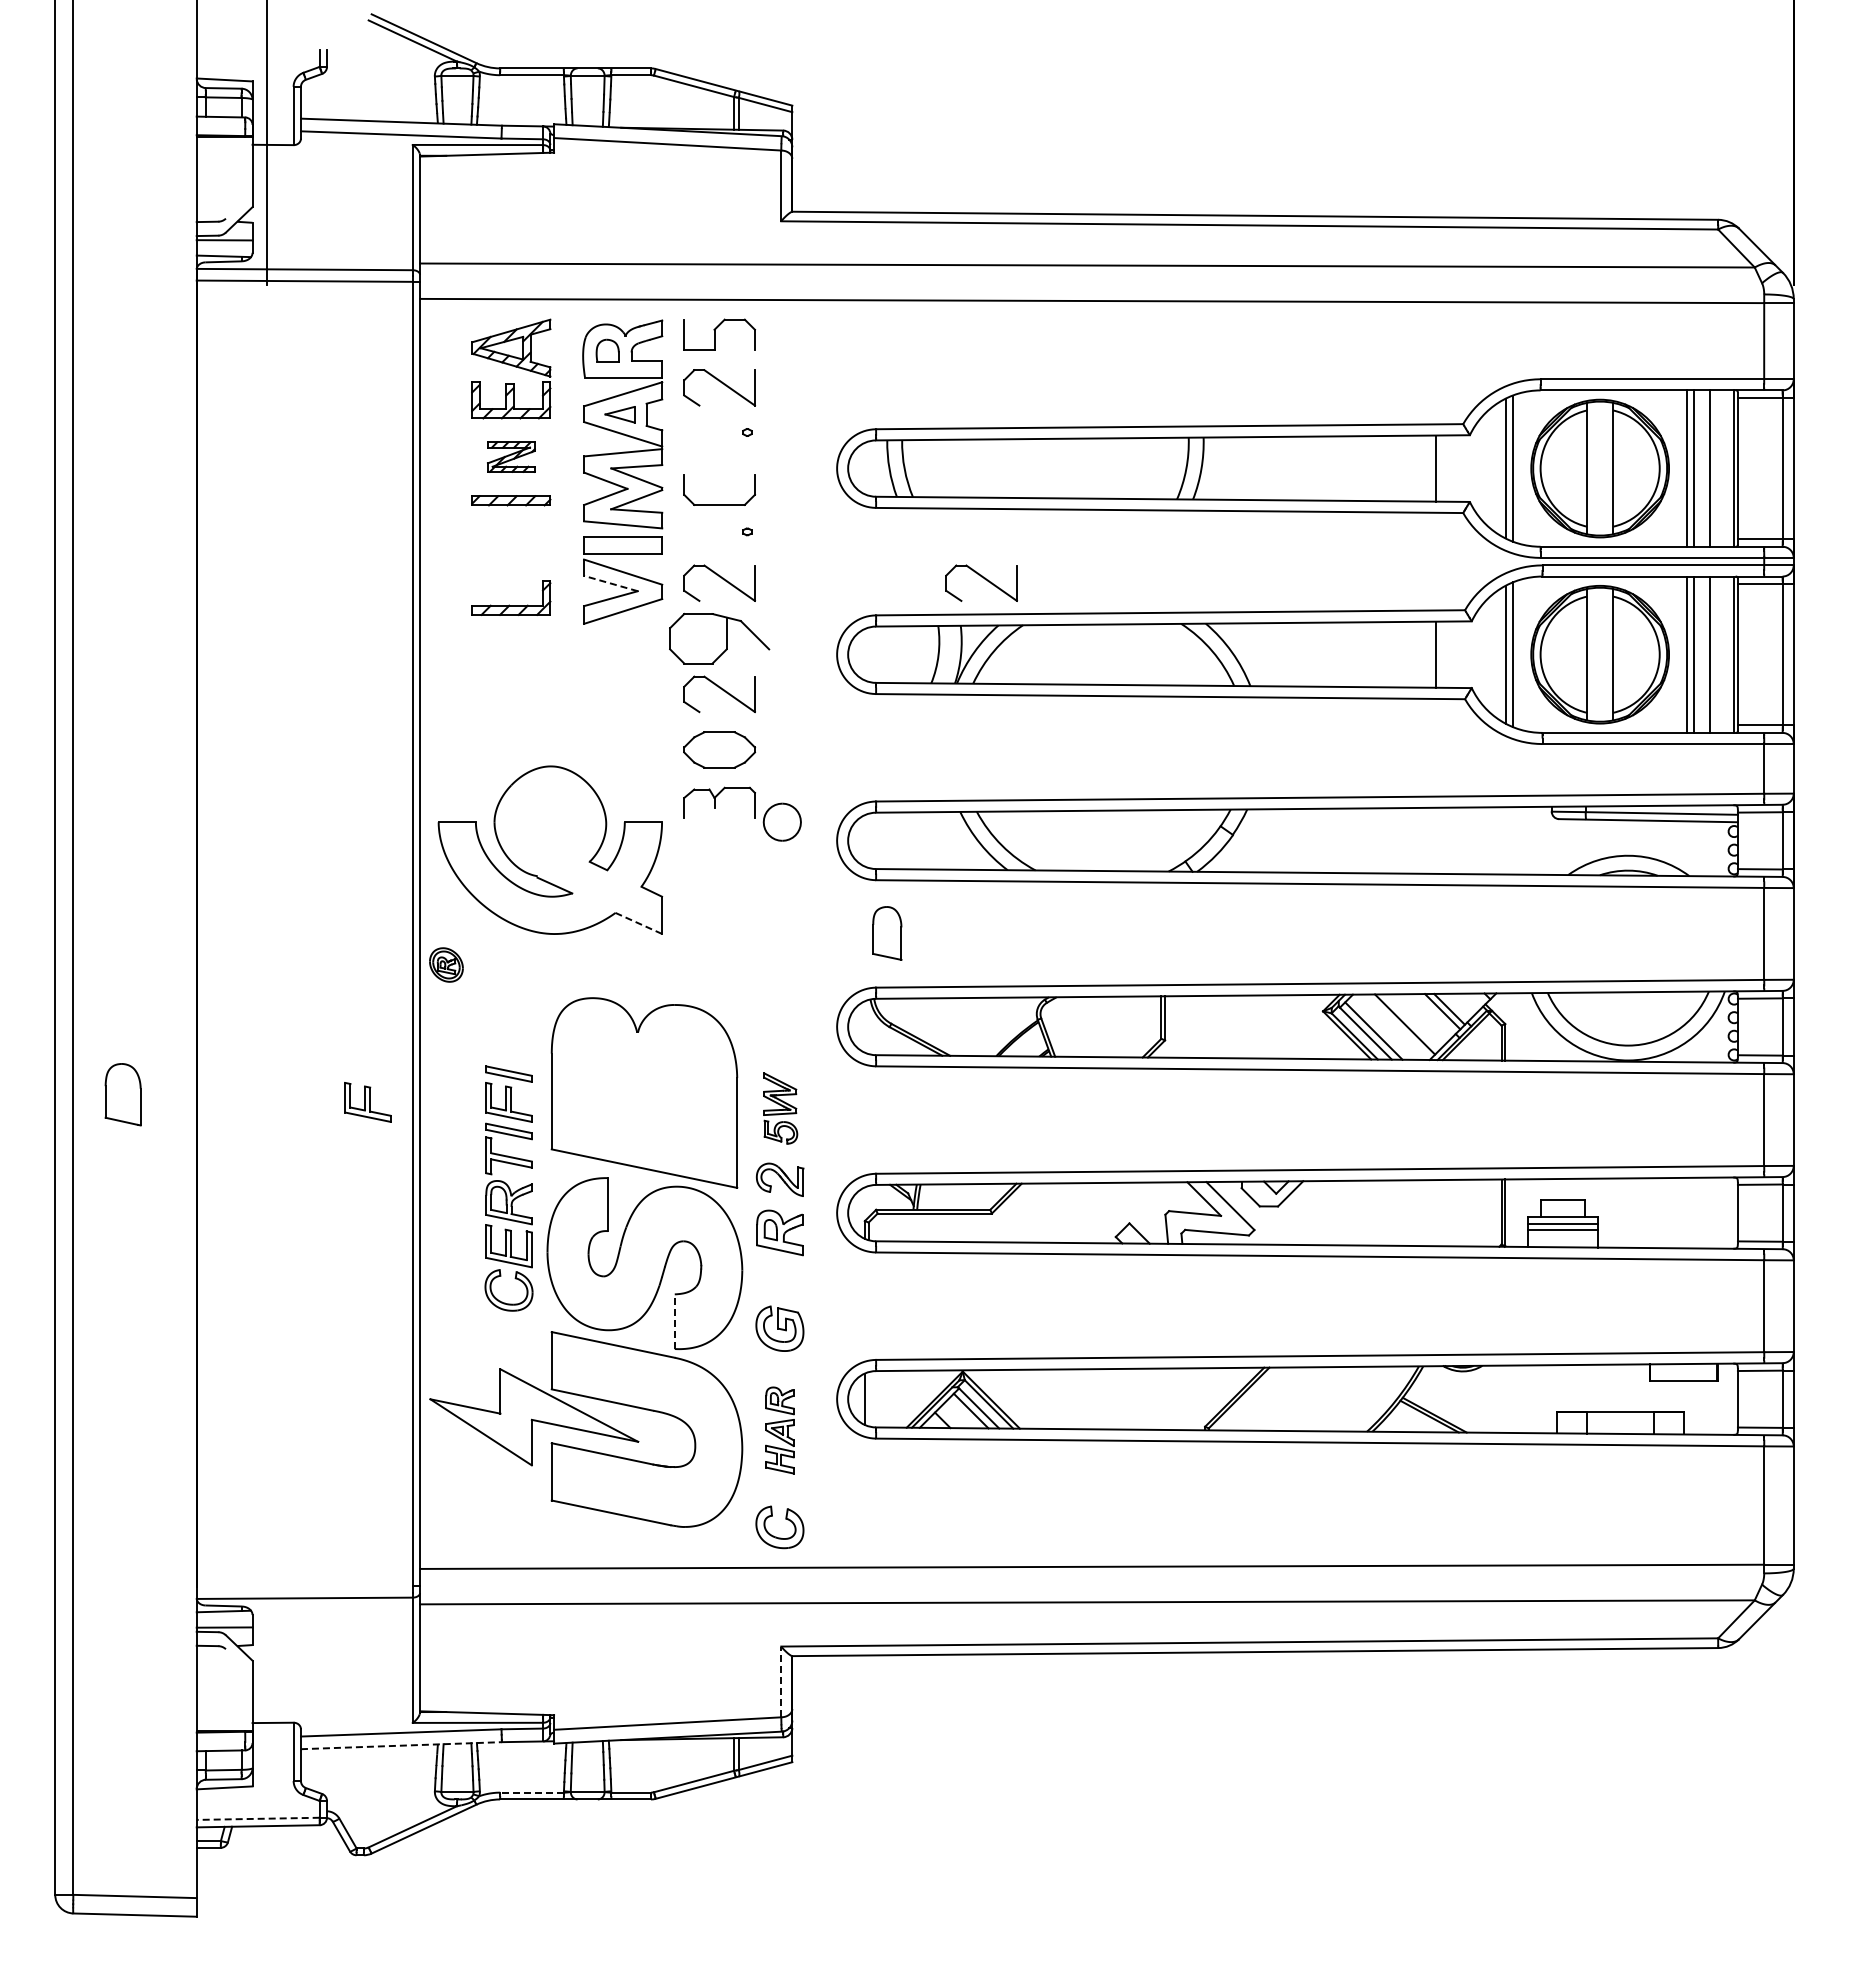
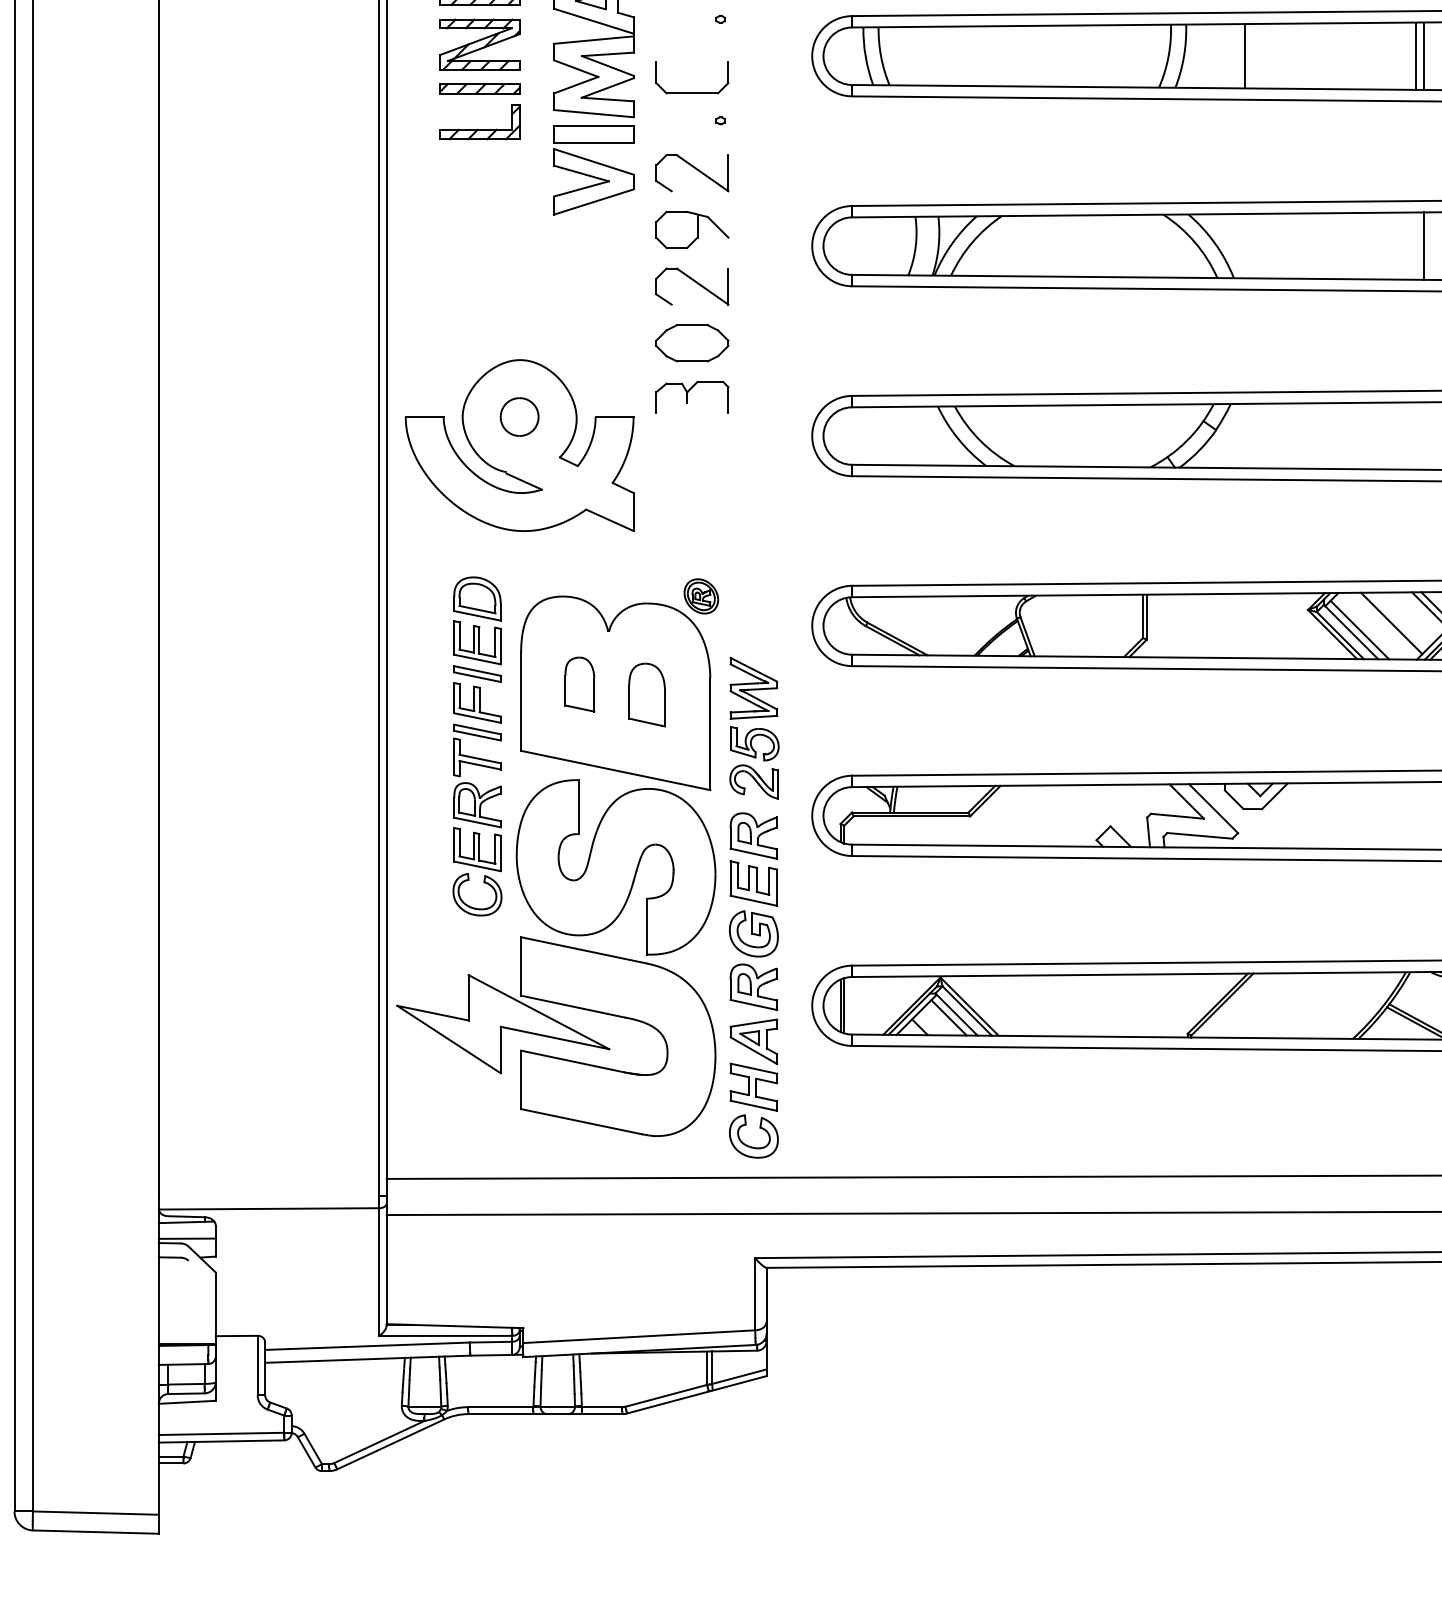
part: (511, 456) -> (480, 43), size x1.67
line: (1261, 468) -> (1245, 56), added
line: (1428, 468) -> (1415, 56), added
part: (981, 582) -> (959, 172), removed
line: (610, 583) -> (581, 173), dashed -> solid
part: (509, 604) -> (477, 128), moved
part: (719, 638) -> (692, 229), size x0.71
part: (781, 821) -> (518, 416), moved
line: (638, 923) -> (609, 520), dashed -> solid
part: (887, 933) -> (579, 684), moved
part: (446, 964) -> (701, 595), moved
part: (508, 1021) -> (476, 620), added
part: (122, 1094) -> (646, 694), moved
part: (367, 1102) -> (333, 703), removed
part: (780, 1108) -> (754, 709), size x1.43
part: (779, 1279) -> (753, 883), added
line: (674, 1321) -> (646, 926), dashed -> solid
line: (868, 1399) -> (844, 1006), added
part: (779, 1430) -> (753, 1037), size x1.67
line: (781, 1681) -> (755, 1293), dashed -> solid
line: (401, 1745) -> (367, 1359), dashed -> solid
line: (532, 1792) -> (501, 1407), dashed -> solid
line: (257, 1818) -> (220, 1433), dashed -> solid

